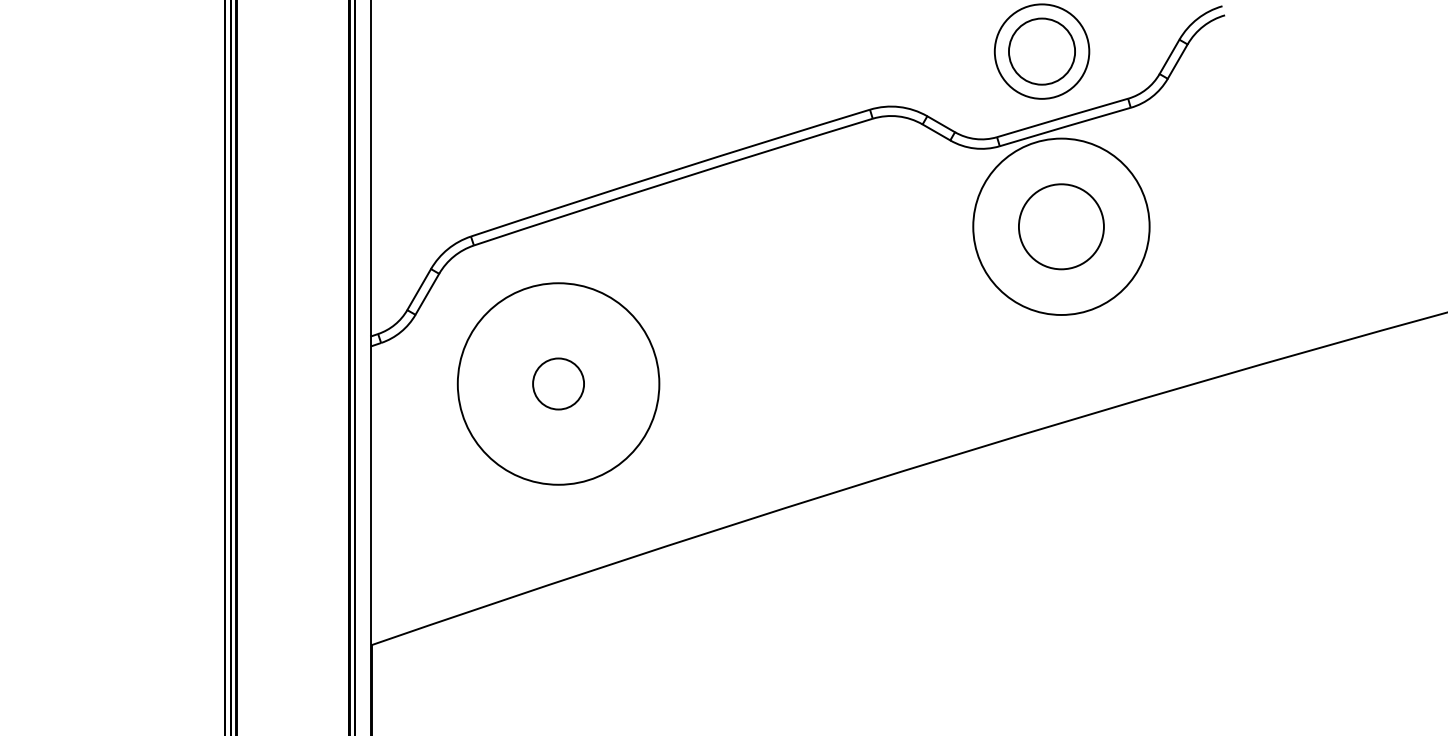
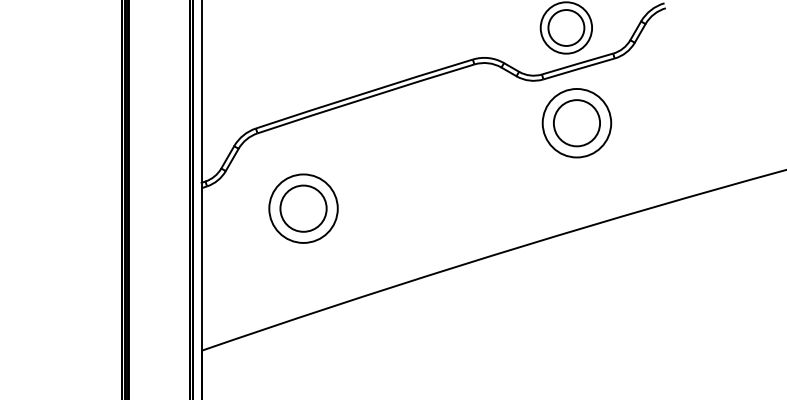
circle: (1060, 225) -> (576, 122), size x0.71
circle: (558, 383) -> (303, 208), size x0.62
circle: (558, 383) -> (303, 208), size x1.67

